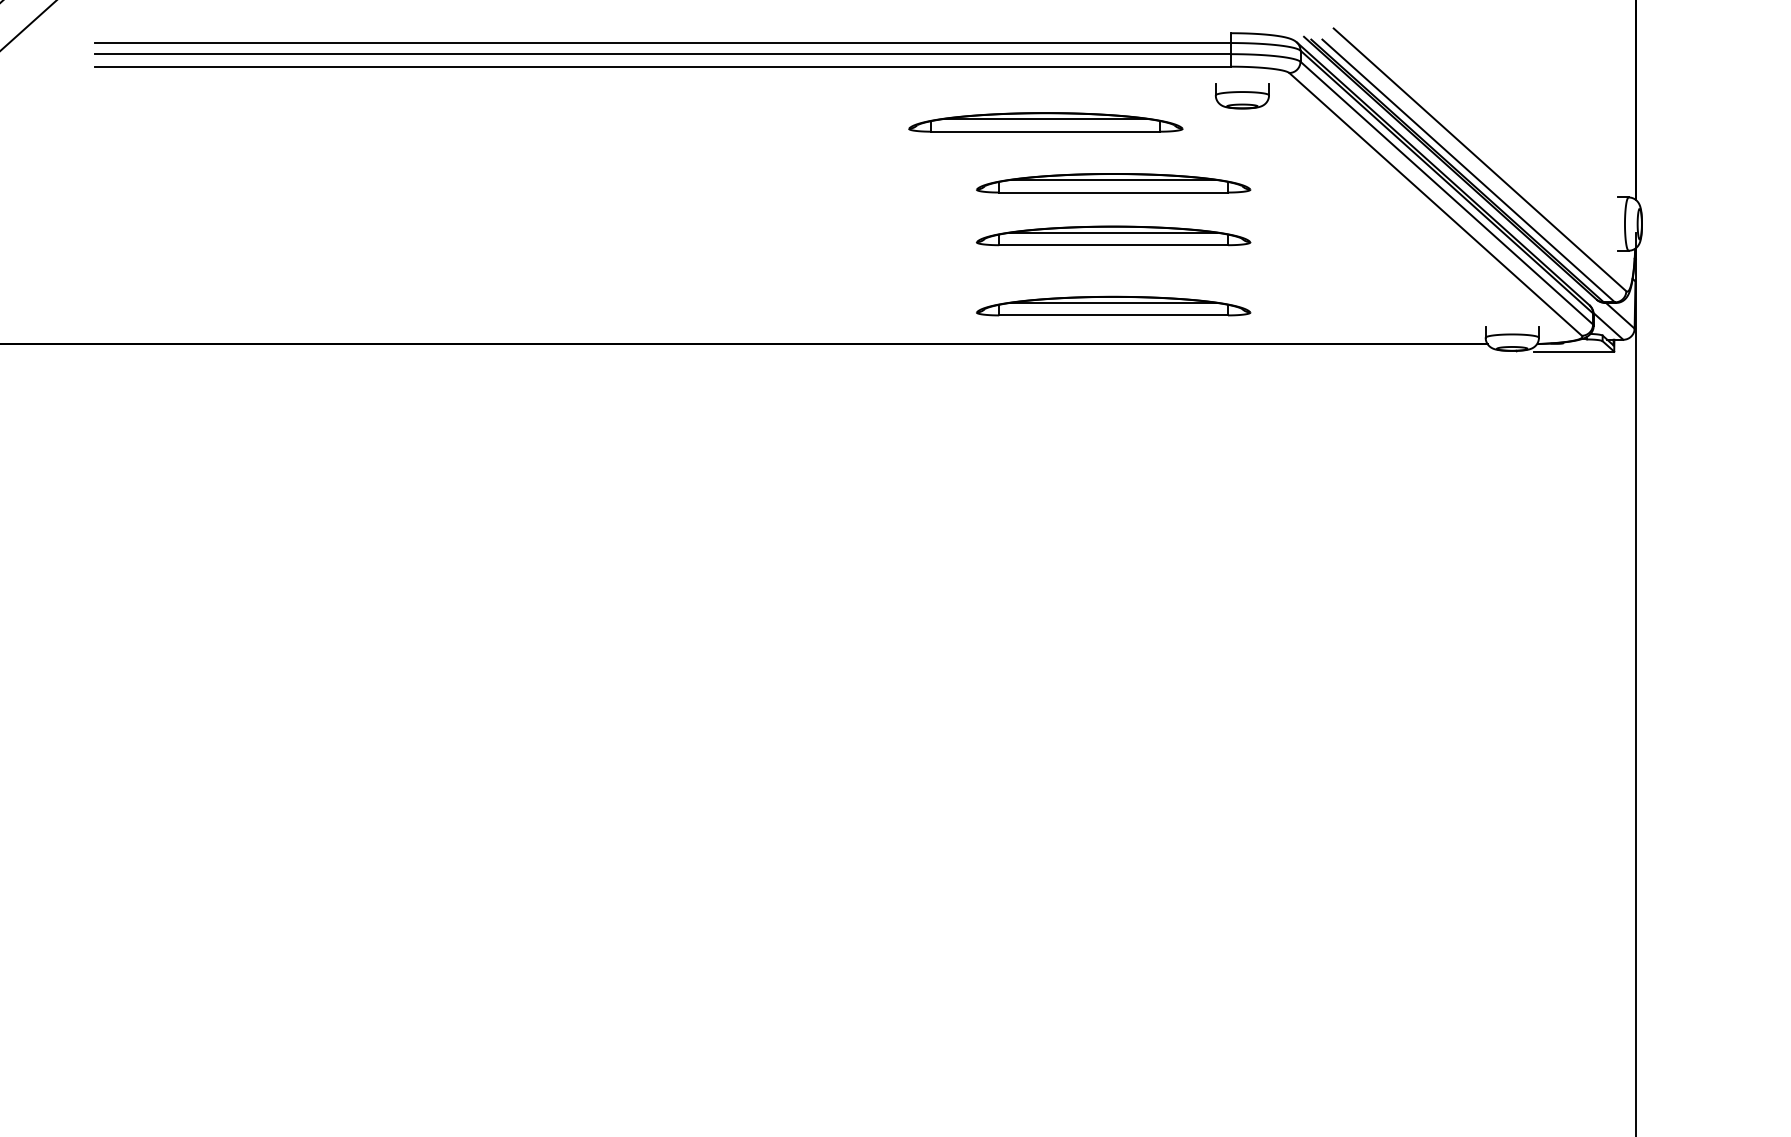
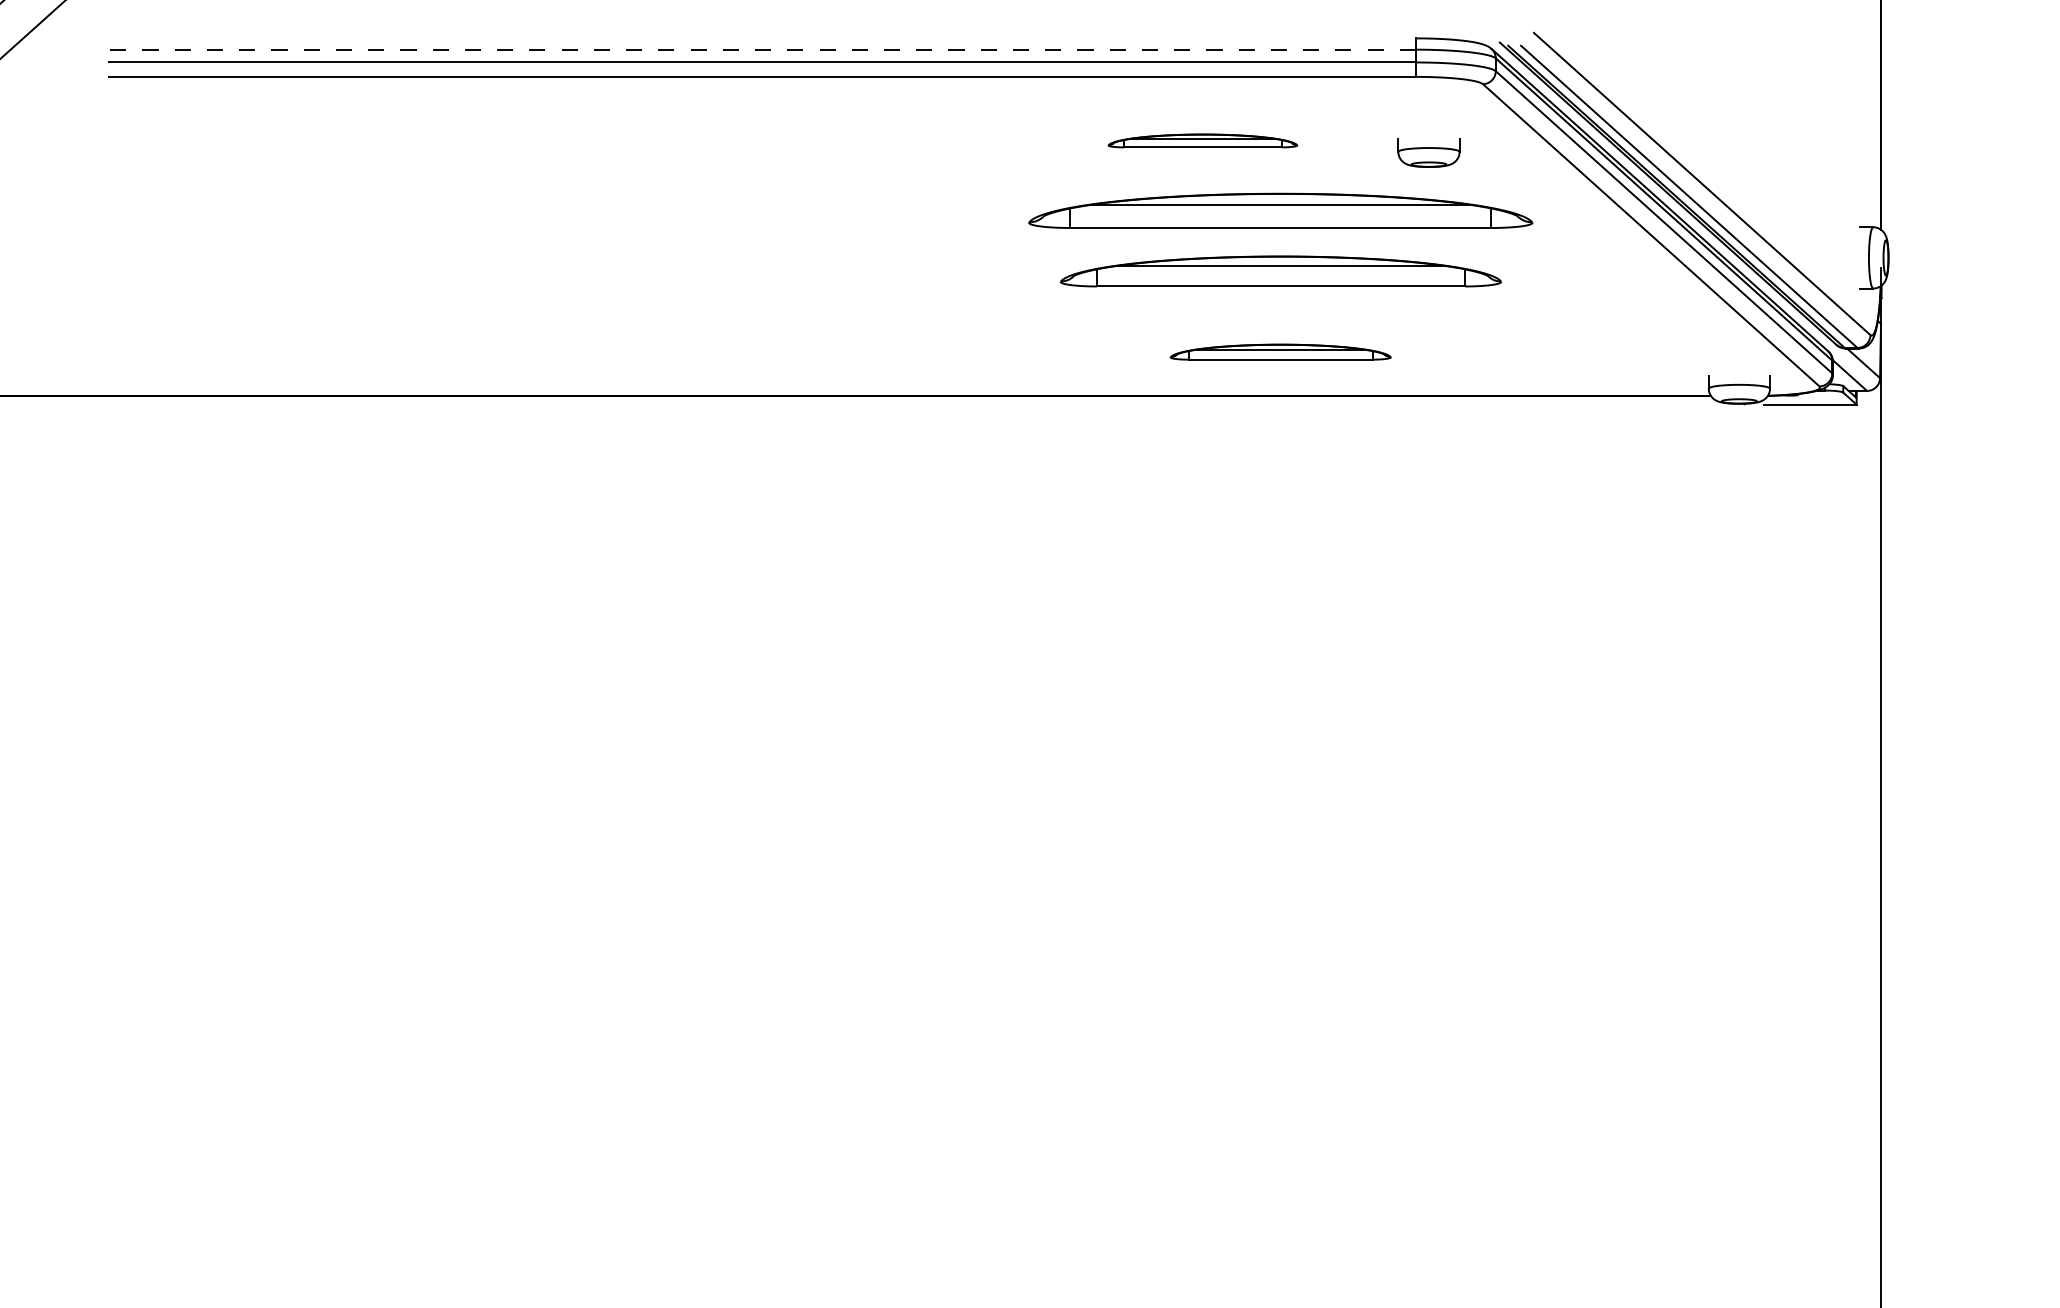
line: (662, 42) -> (762, 49), solid -> dashed
part: (1241, 95) -> (1428, 152), moved
part: (1045, 122) -> (1202, 140), size x0.6
part: (1113, 182) -> (1280, 210), size x1.6
part: (1113, 235) -> (1280, 271), size x1.4
part: (1113, 305) -> (1280, 351), size x0.7

